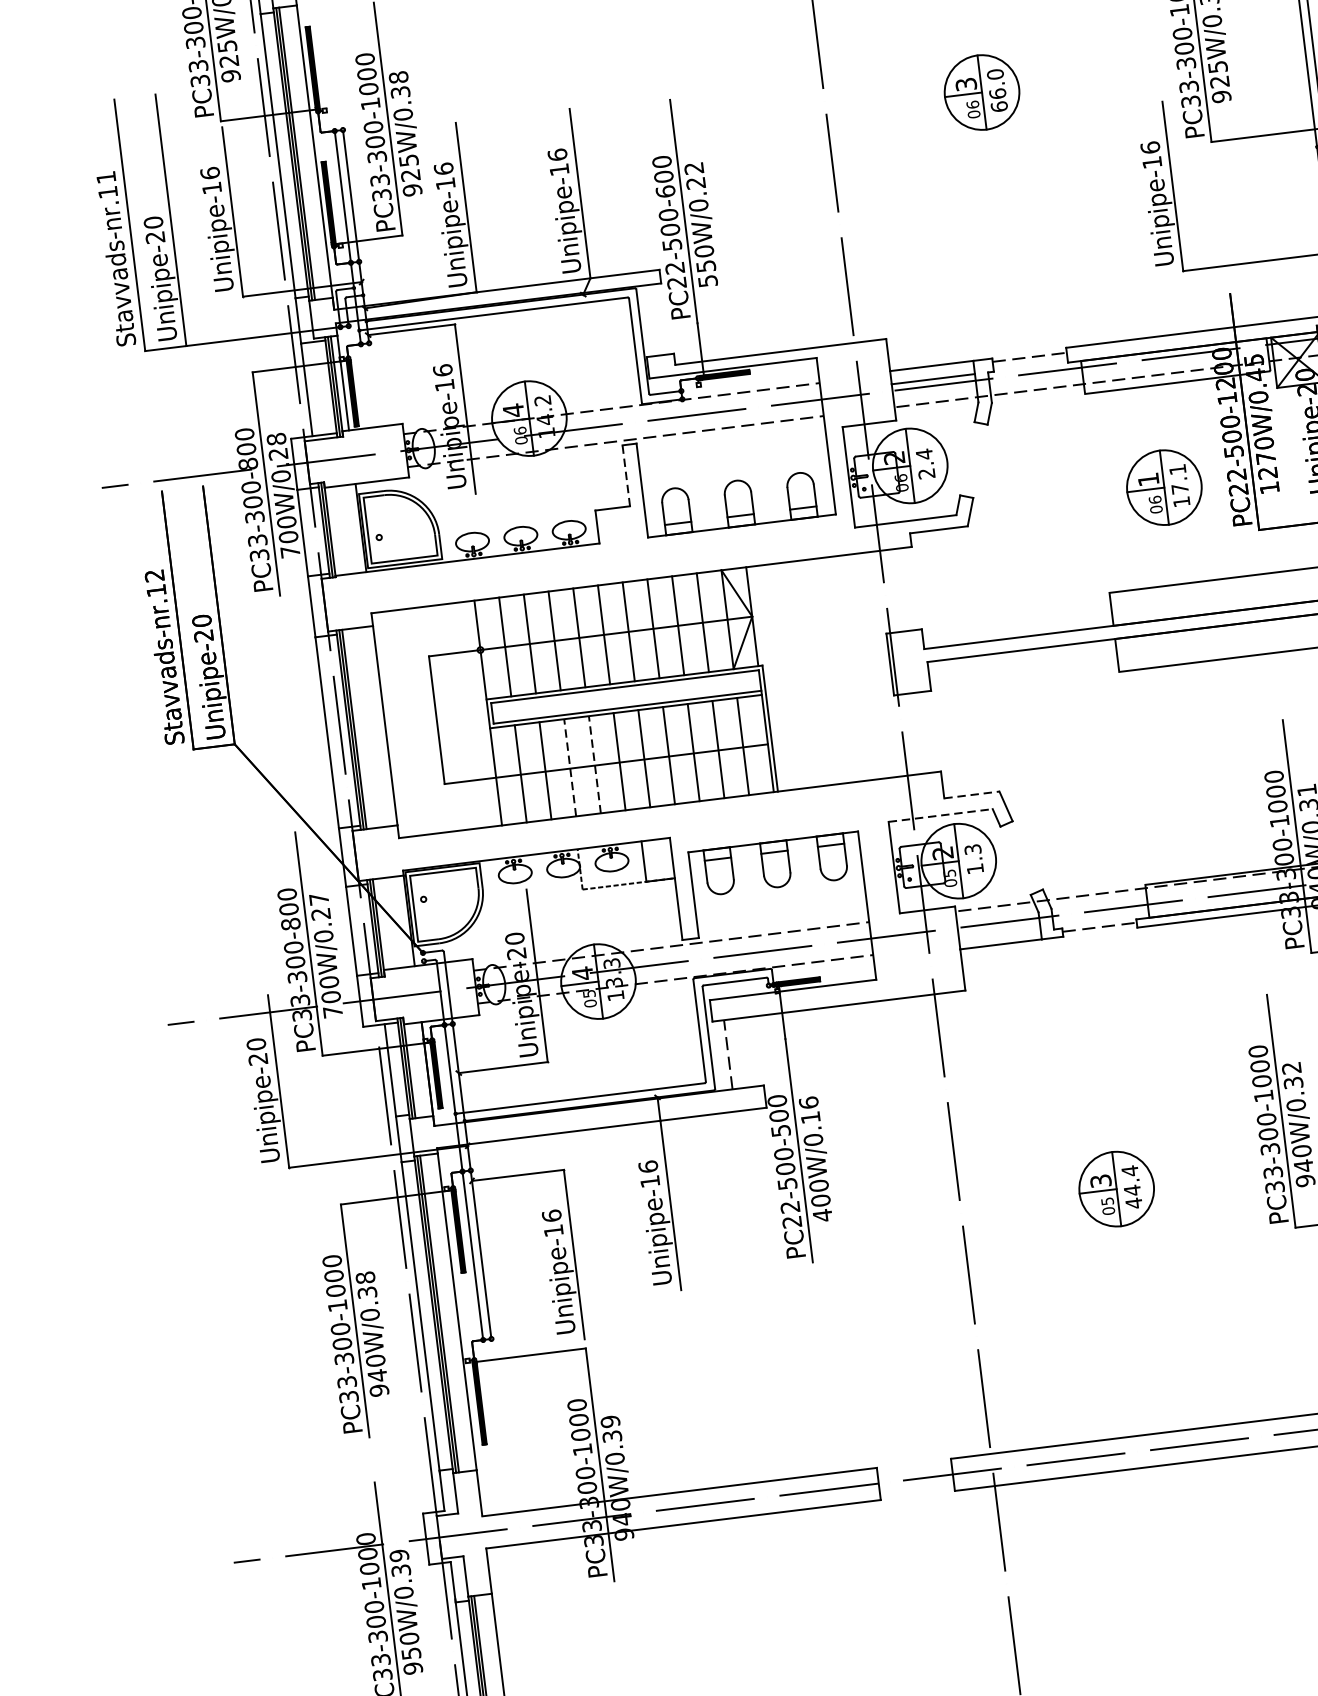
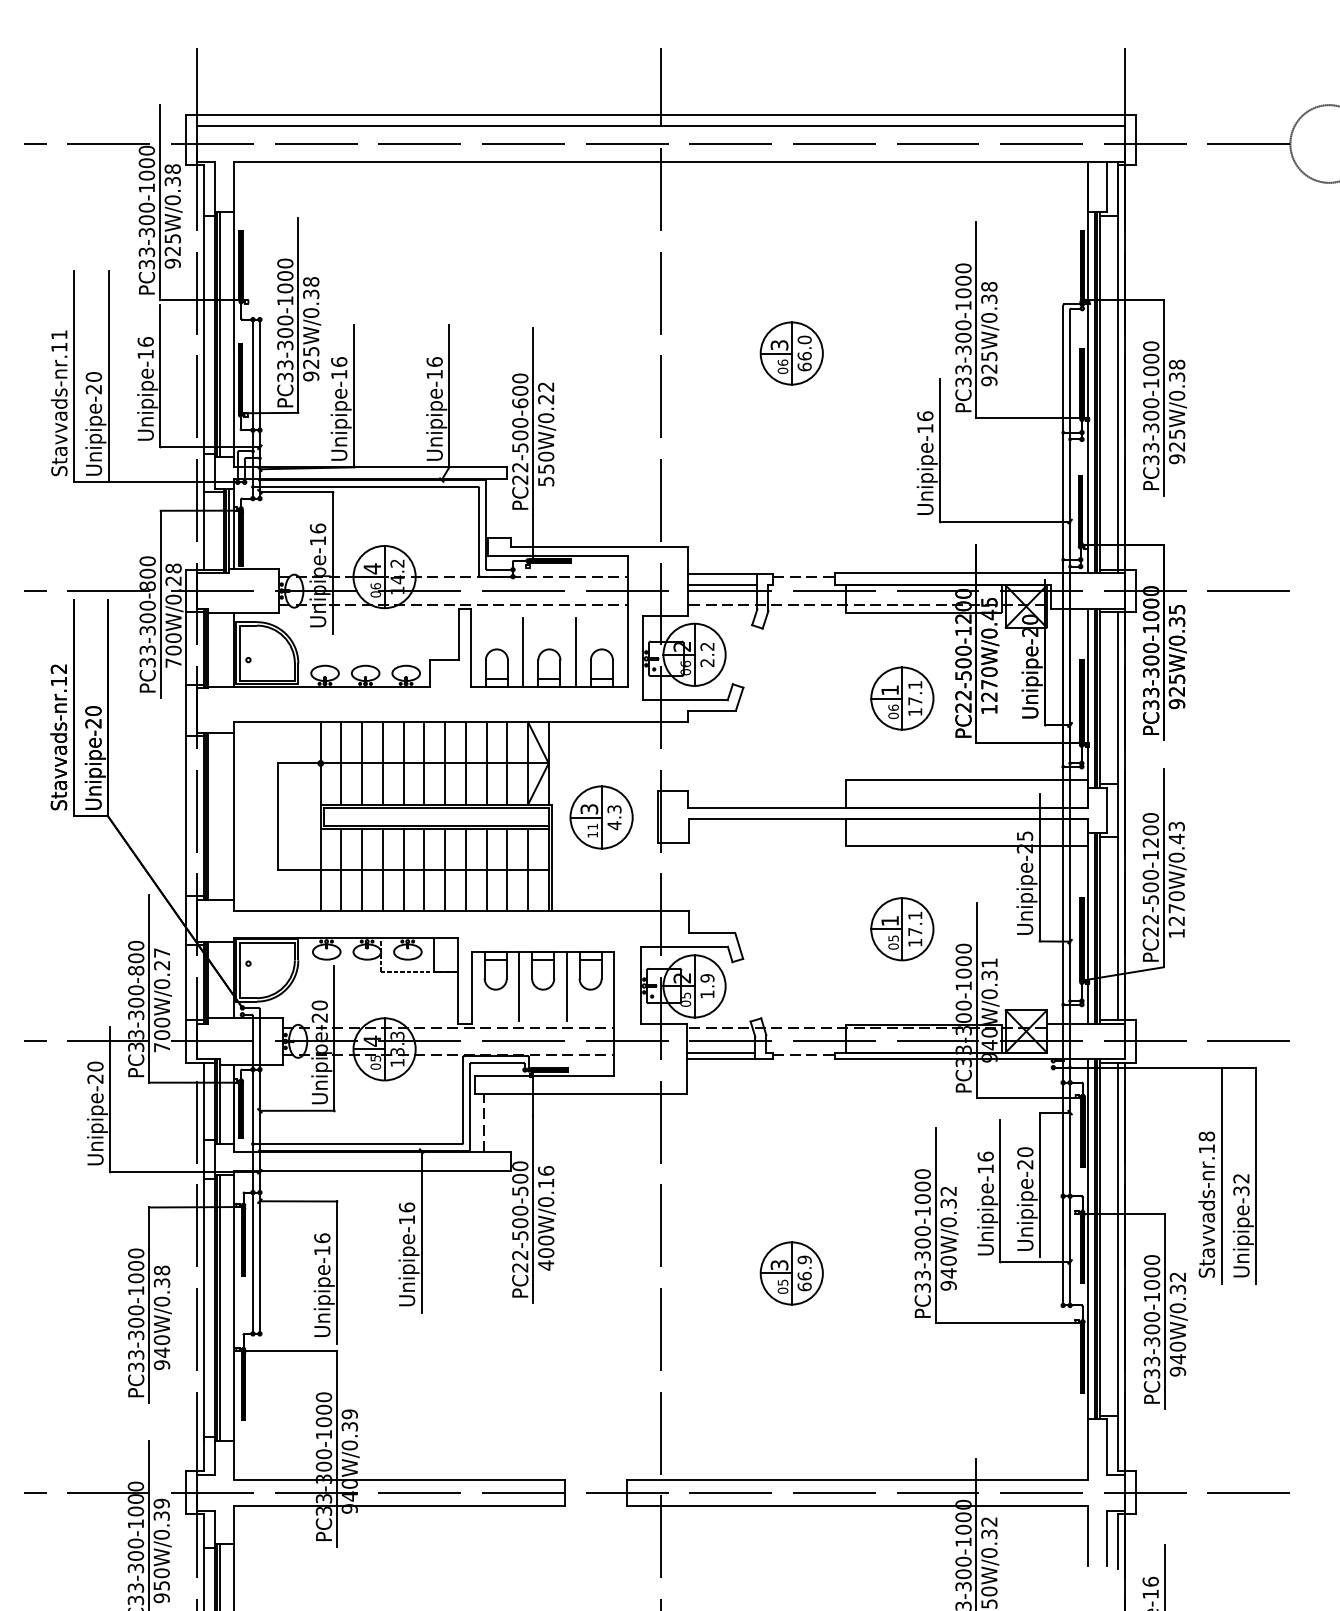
text: (924, 454) -> (707, 646), 2.4 -> 2.2
line: (625, 476) -> (458, 634), dashed -> solid
line: (767, 480) -> (575, 652), added
line: (705, 488) -> (523, 652), added
part: (823, 673) -> (601, 817), added
part: (1198, 762) -> (902, 929), added
line: (594, 764) -> (403, 869), dashed -> solid
line: (569, 767) -> (382, 869), dashed -> solid
line: (972, 795) -> (712, 933), dashed -> solid
line: (940, 815) -> (684, 946), dashed -> solid
text: (973, 849) -> (707, 978), 1.3 -> 1.9
line: (806, 880) -> (566, 986), added
line: (750, 886) -> (519, 986), added
line: (999, 936) -> (720, 1052), added
text: (1131, 1187) -> (804, 1273), 44.4 -> 66.9

